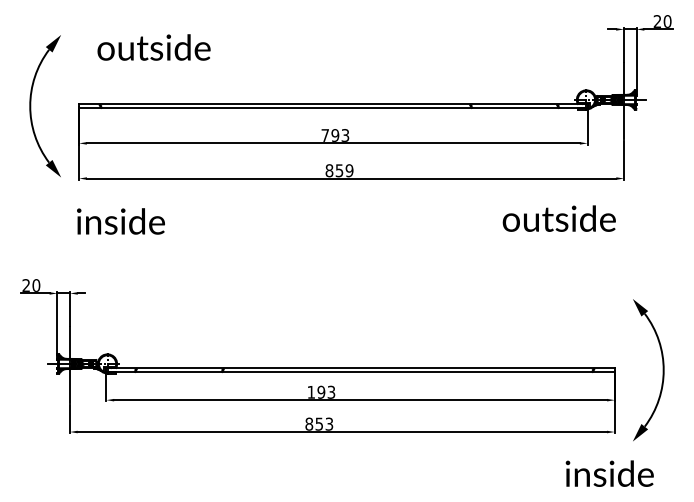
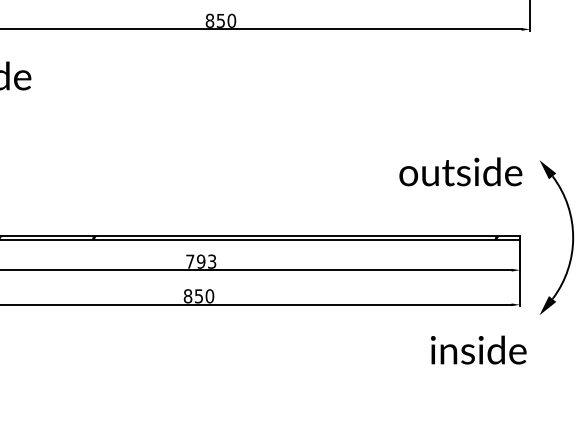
text: (349, 170) -> (231, 20), 859 -> 850
text: (558, 218) -> (459, 171), moved
text: (310, 392) -> (189, 261), 193 -> 793
text: (329, 423) -> (210, 295), 853 -> 850
text: (609, 473) -> (478, 349), moved

